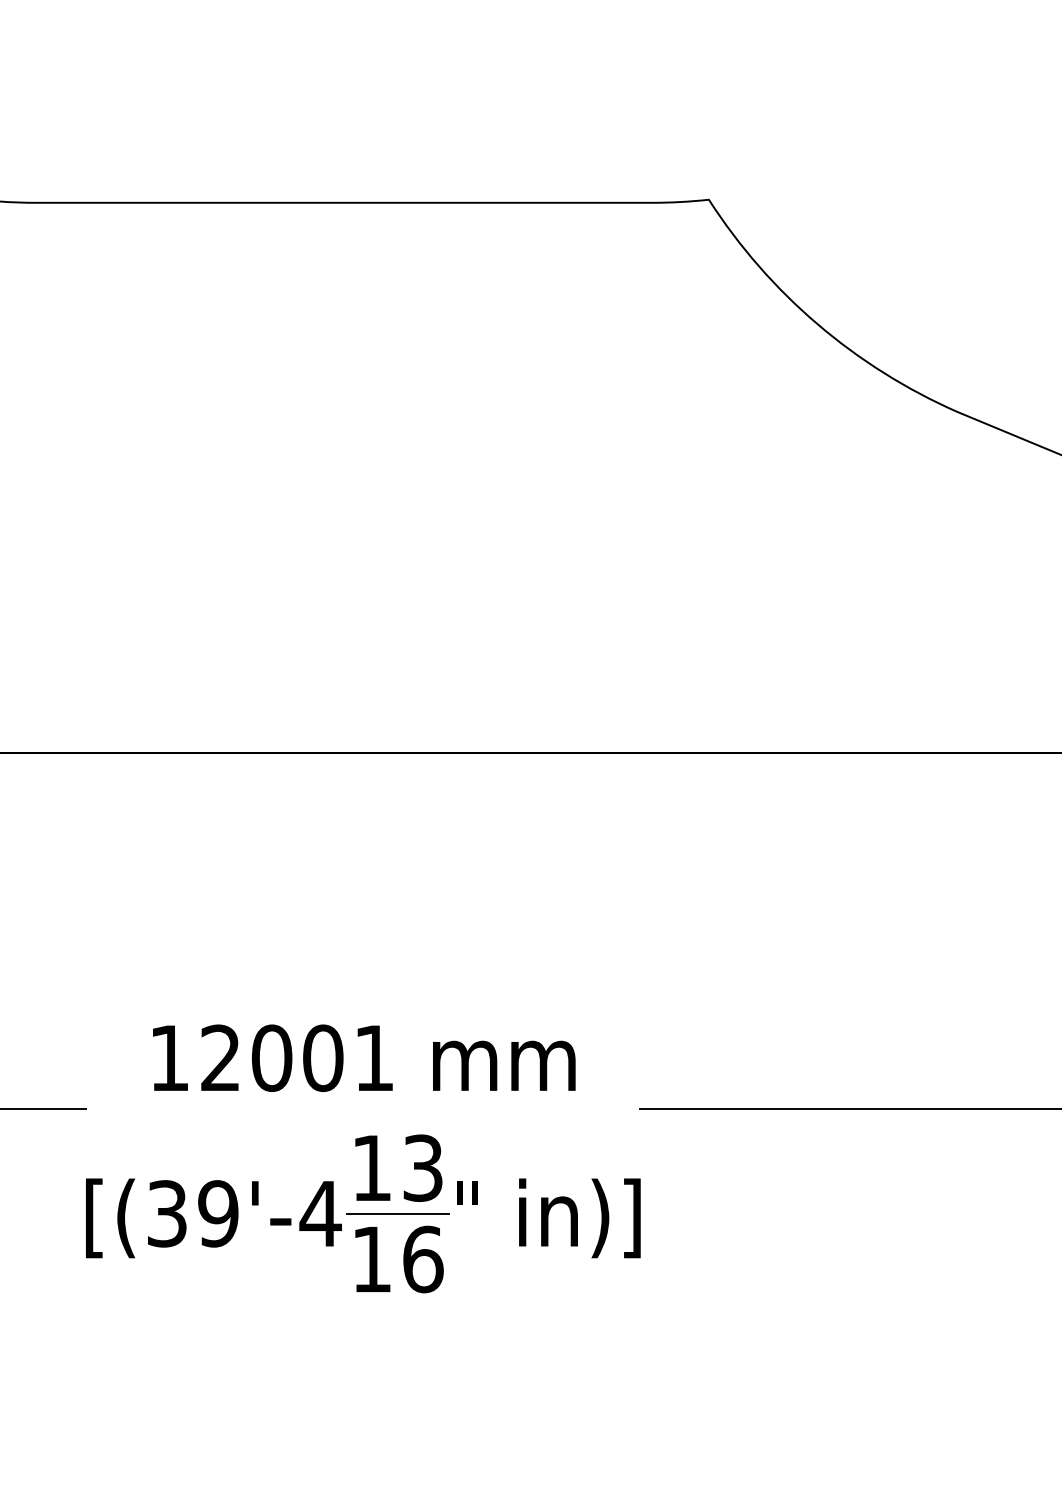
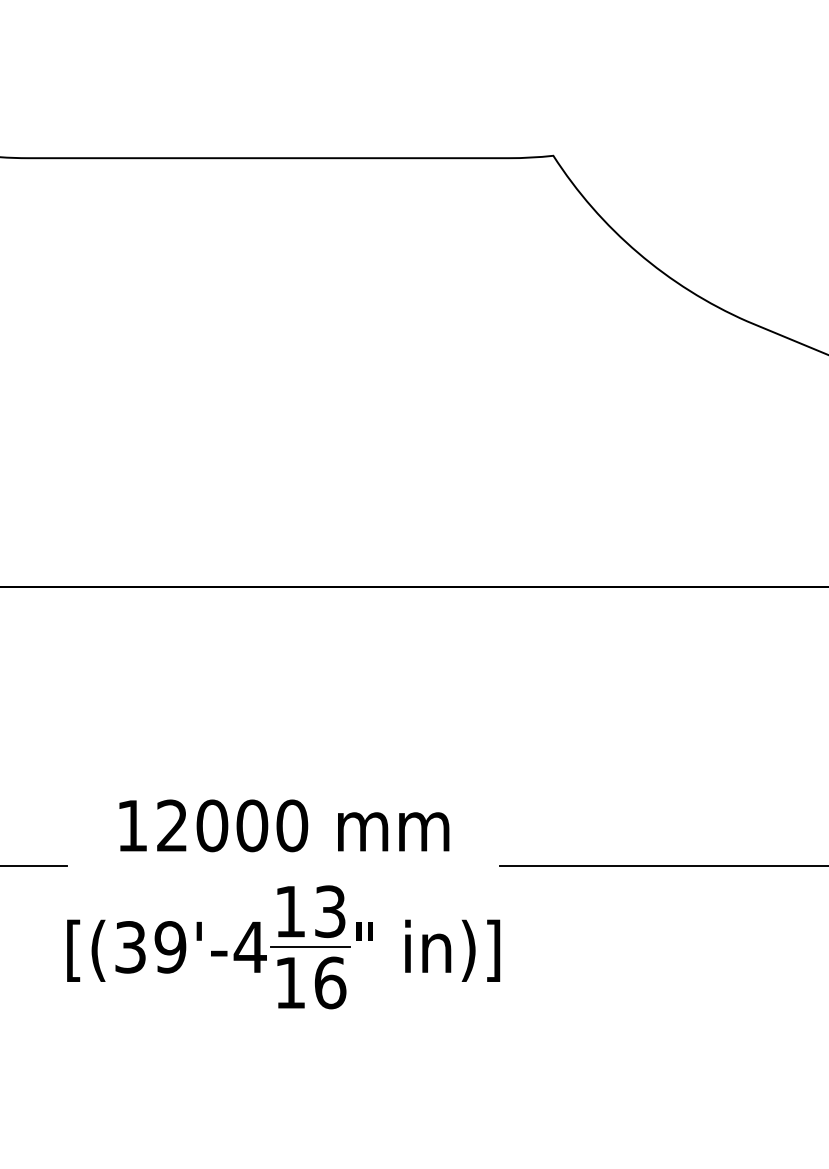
text: (374, 1057) -> (292, 825), 12001 -> 12000

